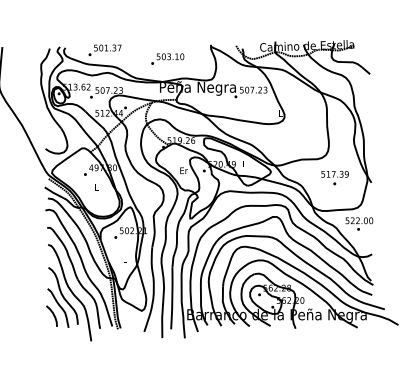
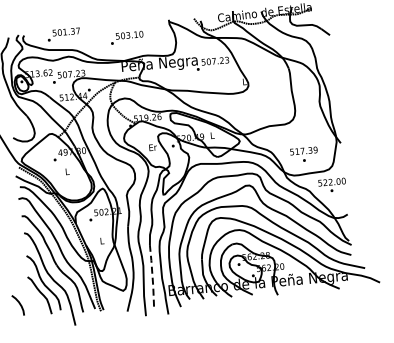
text: (334, 178) -> (303, 155), moved
line: (172, 298) -> (152, 275), solid -> dashed
curve: (52, 314) -> (18, 303), moved

